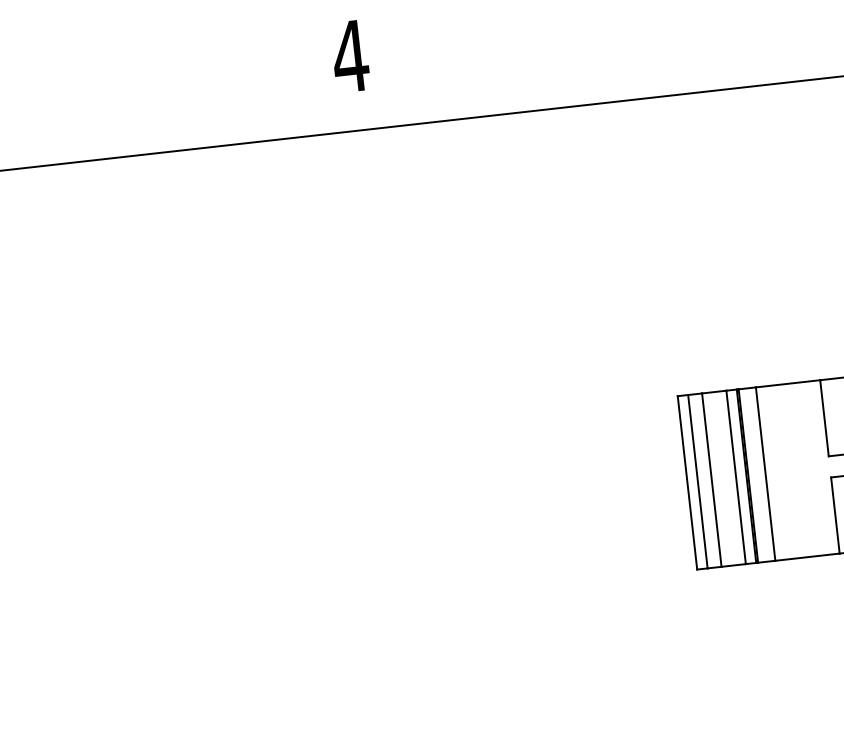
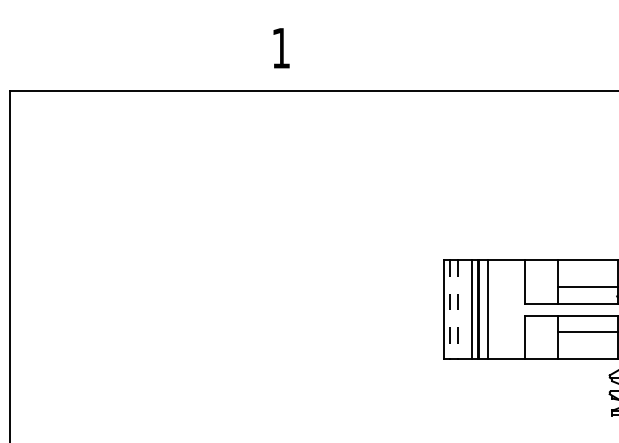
text: (349, 56) -> (280, 48), 4 -> 1
line: (711, 481) -> (457, 310), solid -> dashed
line: (697, 483) -> (449, 310), solid -> dashed

